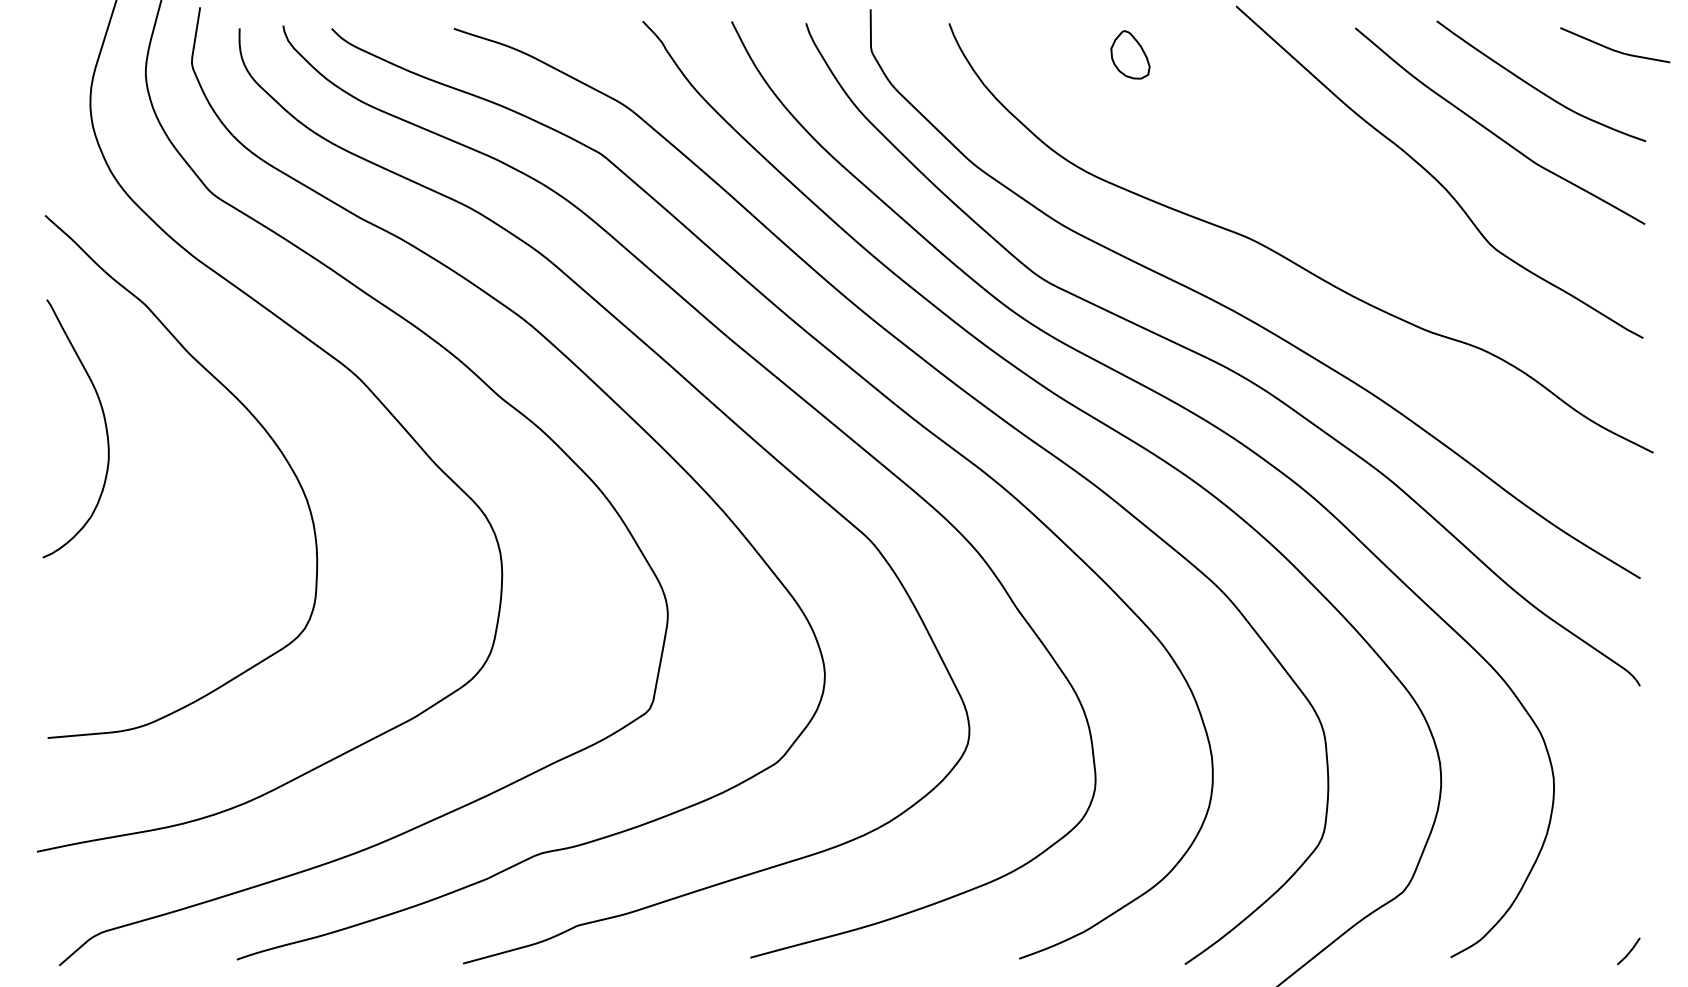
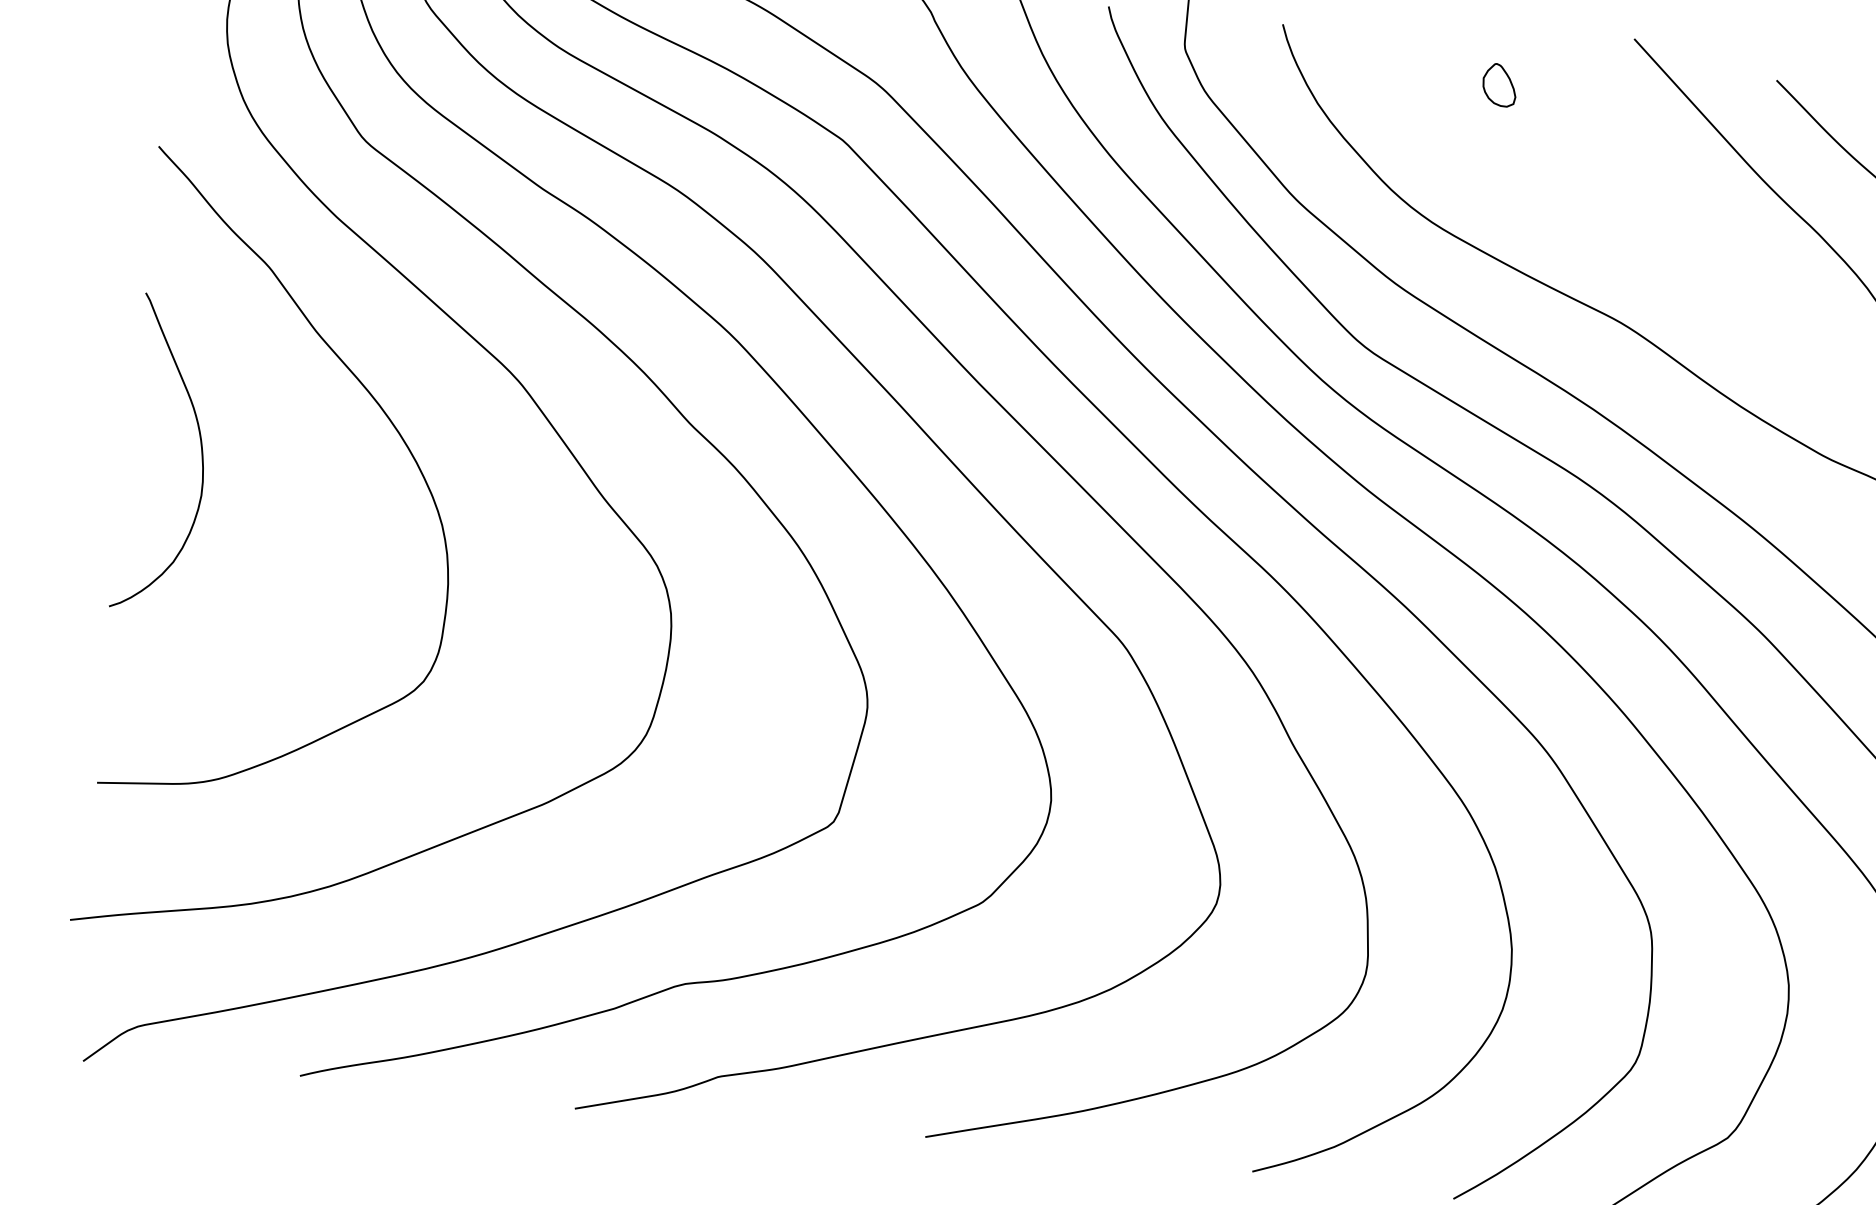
part: (1130, 54) -> (1499, 84), size x0.71
curve: (104, 423) -> (200, 450), moved

